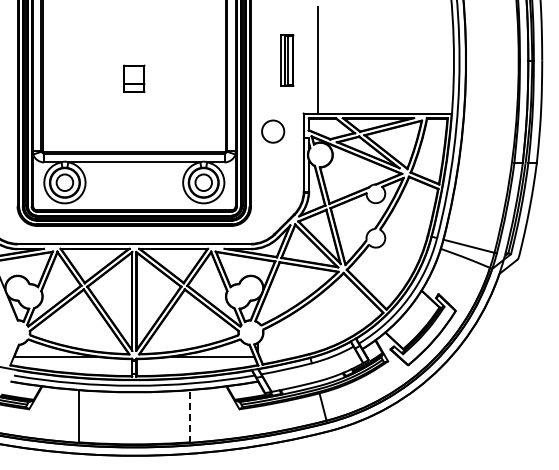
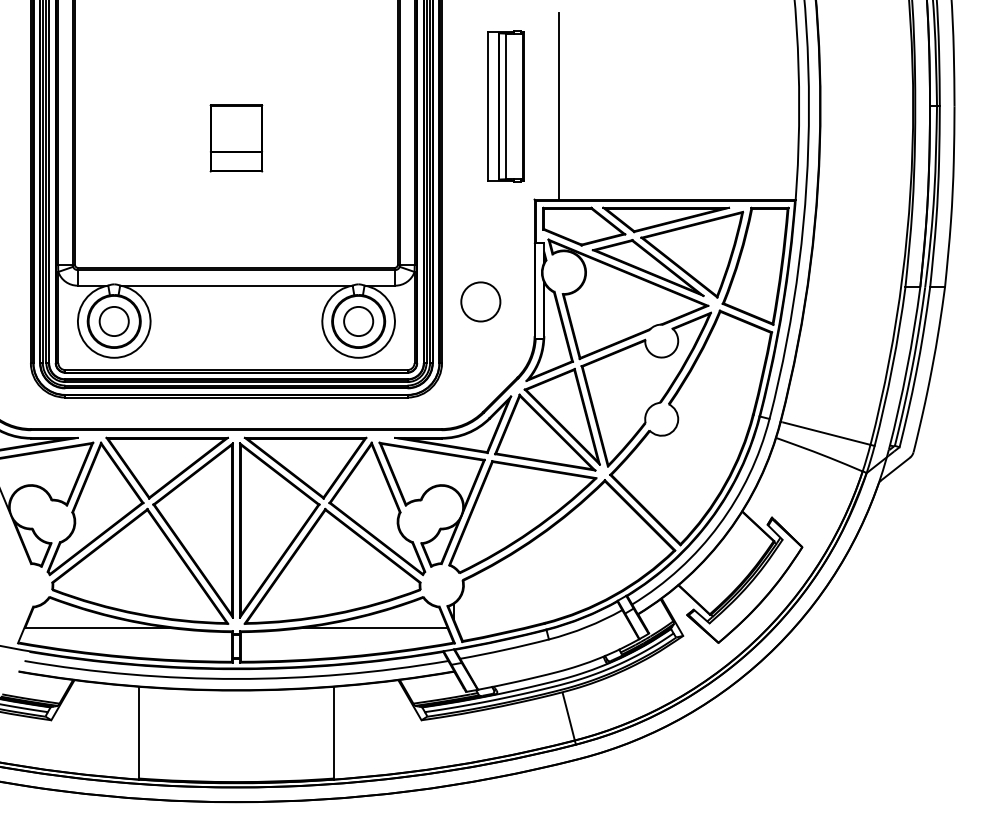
part: (287, 60) -> (506, 106), size x1.67
part: (133, 78) -> (234, 137), size x1.43
circle: (273, 131) -> (481, 301), moved
line: (189, 416) -> (333, 733), dashed -> solid

